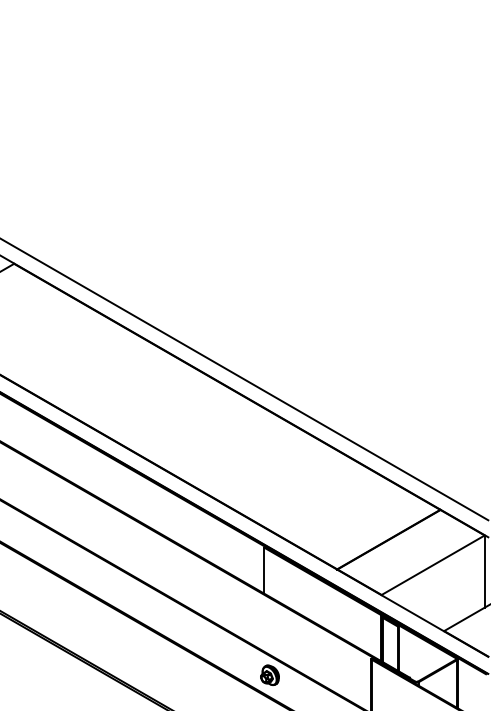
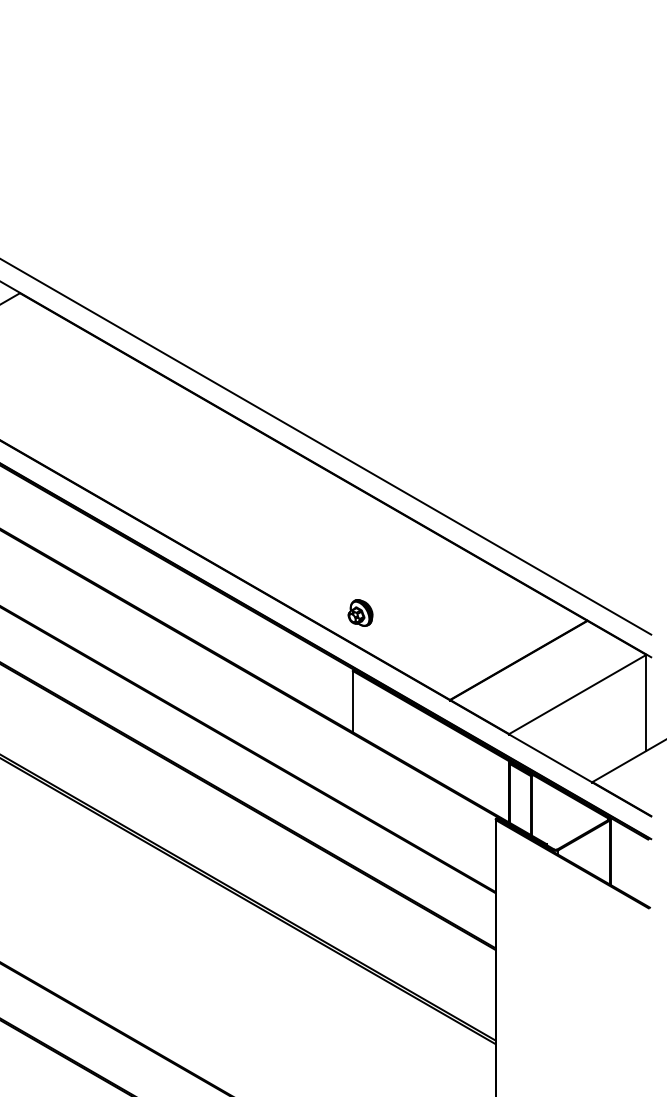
part: (269, 674) -> (360, 612), moved

